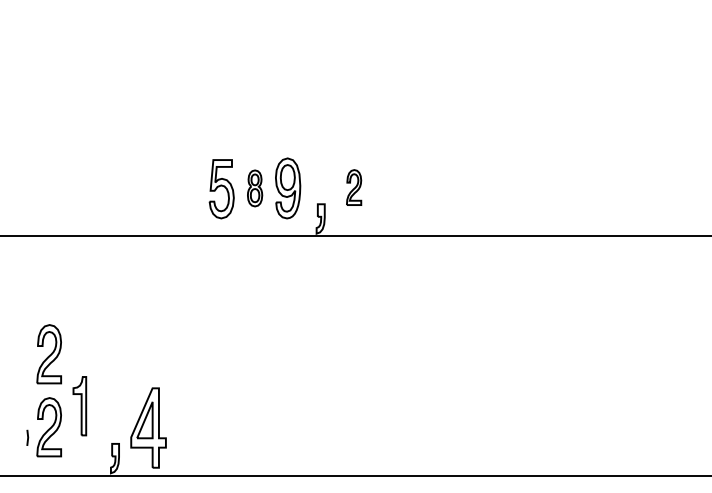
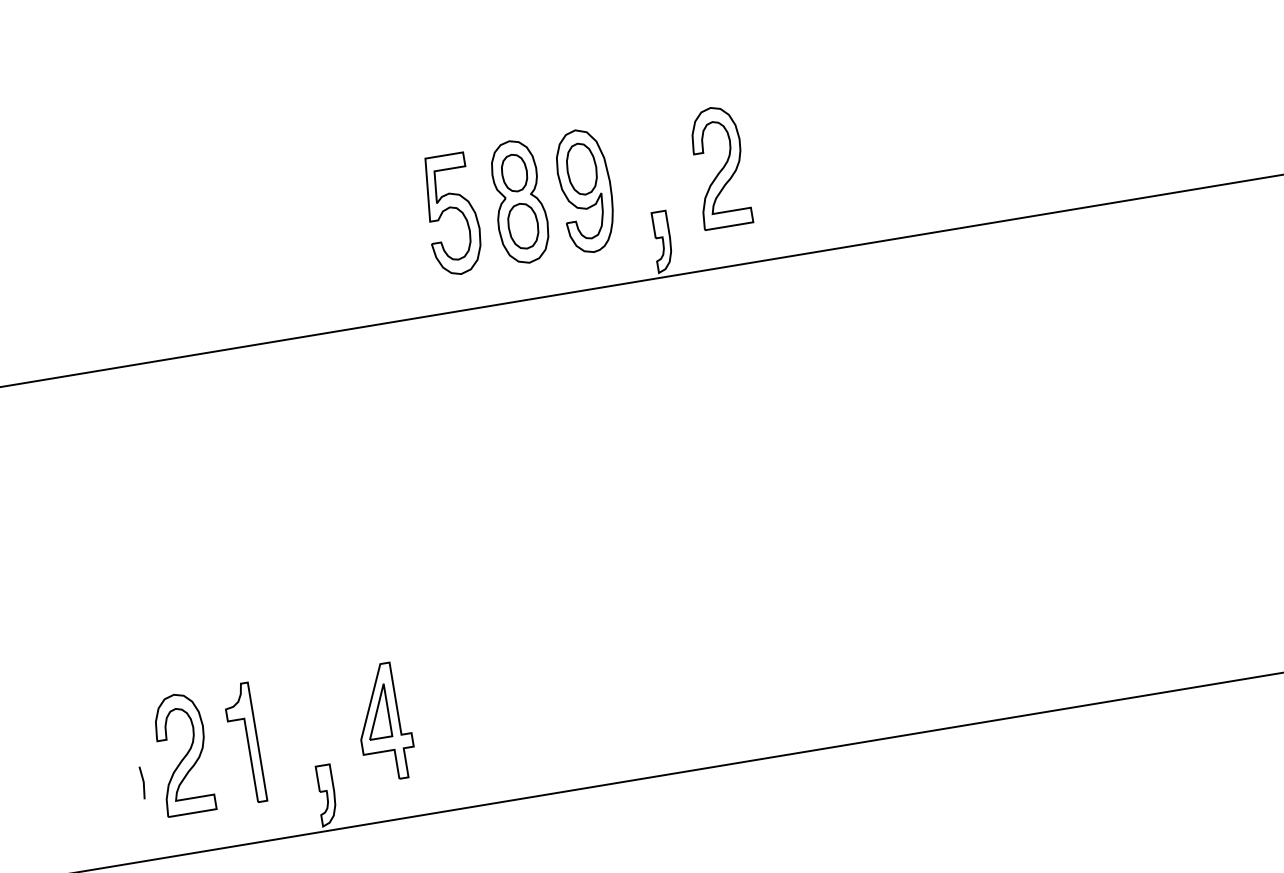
part: (353, 187) -> (718, 167), size x1.67
part: (254, 188) -> (518, 202), size x1.67
part: (48, 354) -> (156, 607), removed
part: (79, 406) -> (244, 744), moved
part: (148, 427) -> (383, 721), size x0.71

